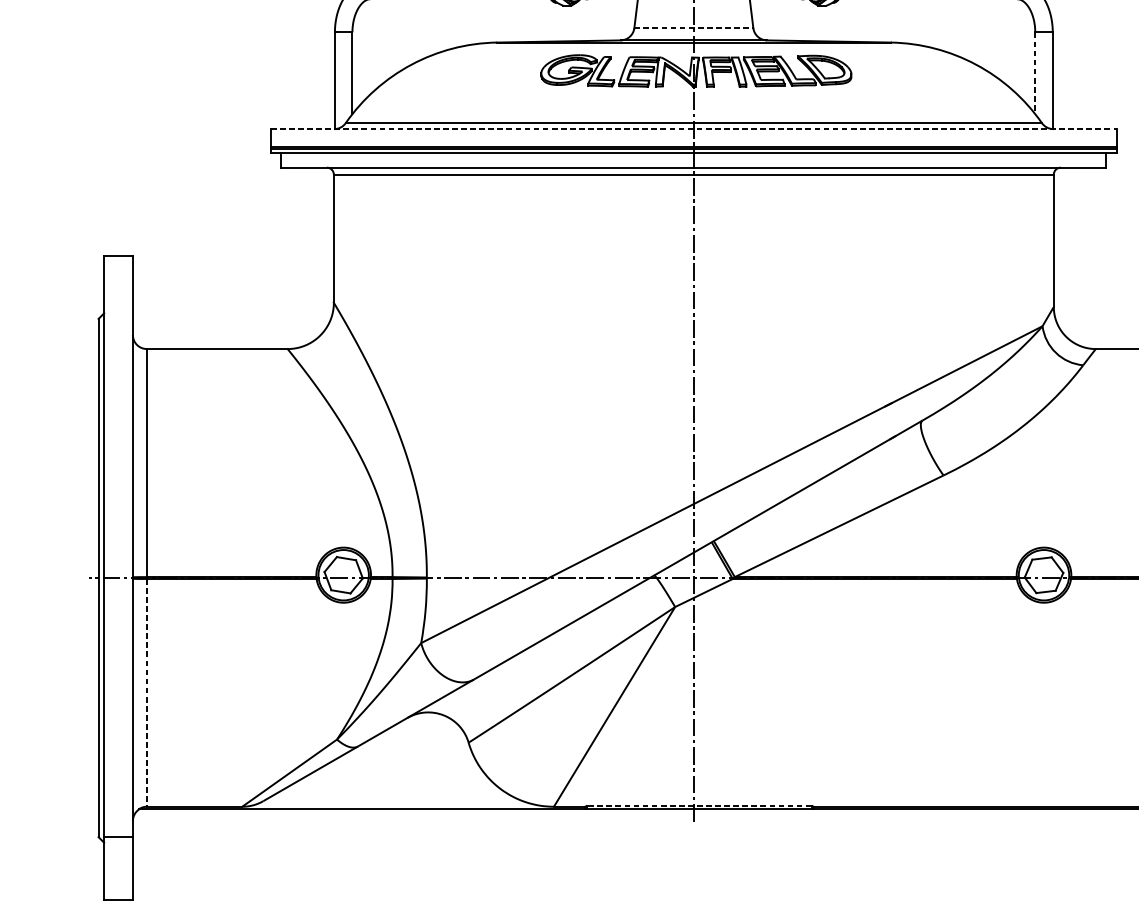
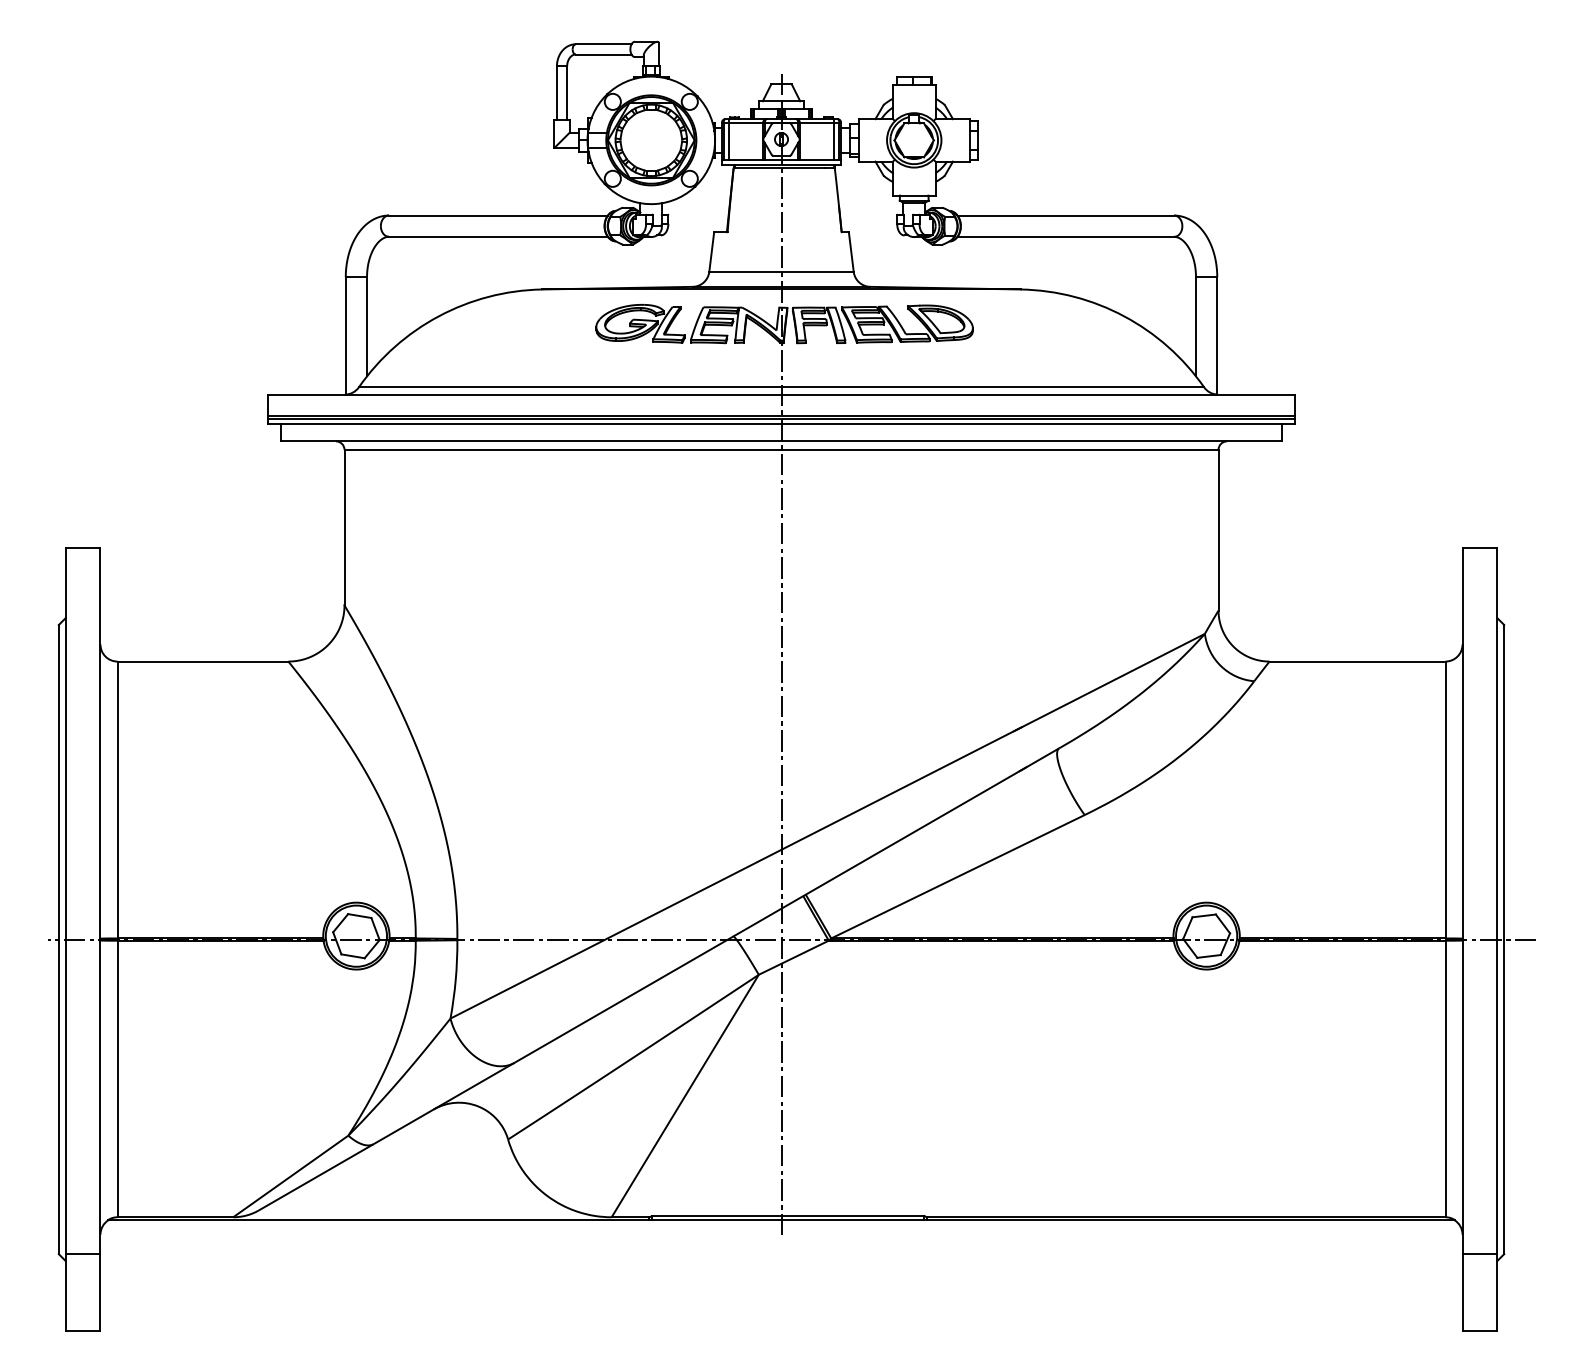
line: (694, 27) -> (782, 271), dashed -> solid
line: (1035, 73) -> (1196, 326), dashed -> solid
line: (693, 129) -> (781, 394), dashed -> solid
line: (146, 693) -> (117, 1079), dashed -> solid
line: (698, 805) -> (787, 1215), dashed -> solid

